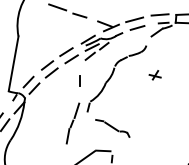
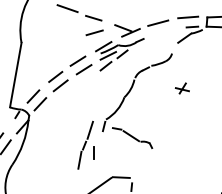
line: (137, 27) -> (94, 32), moved
line: (79, 80) -> (93, 152), moved
part: (112, 127) -> (132, 137), moved

